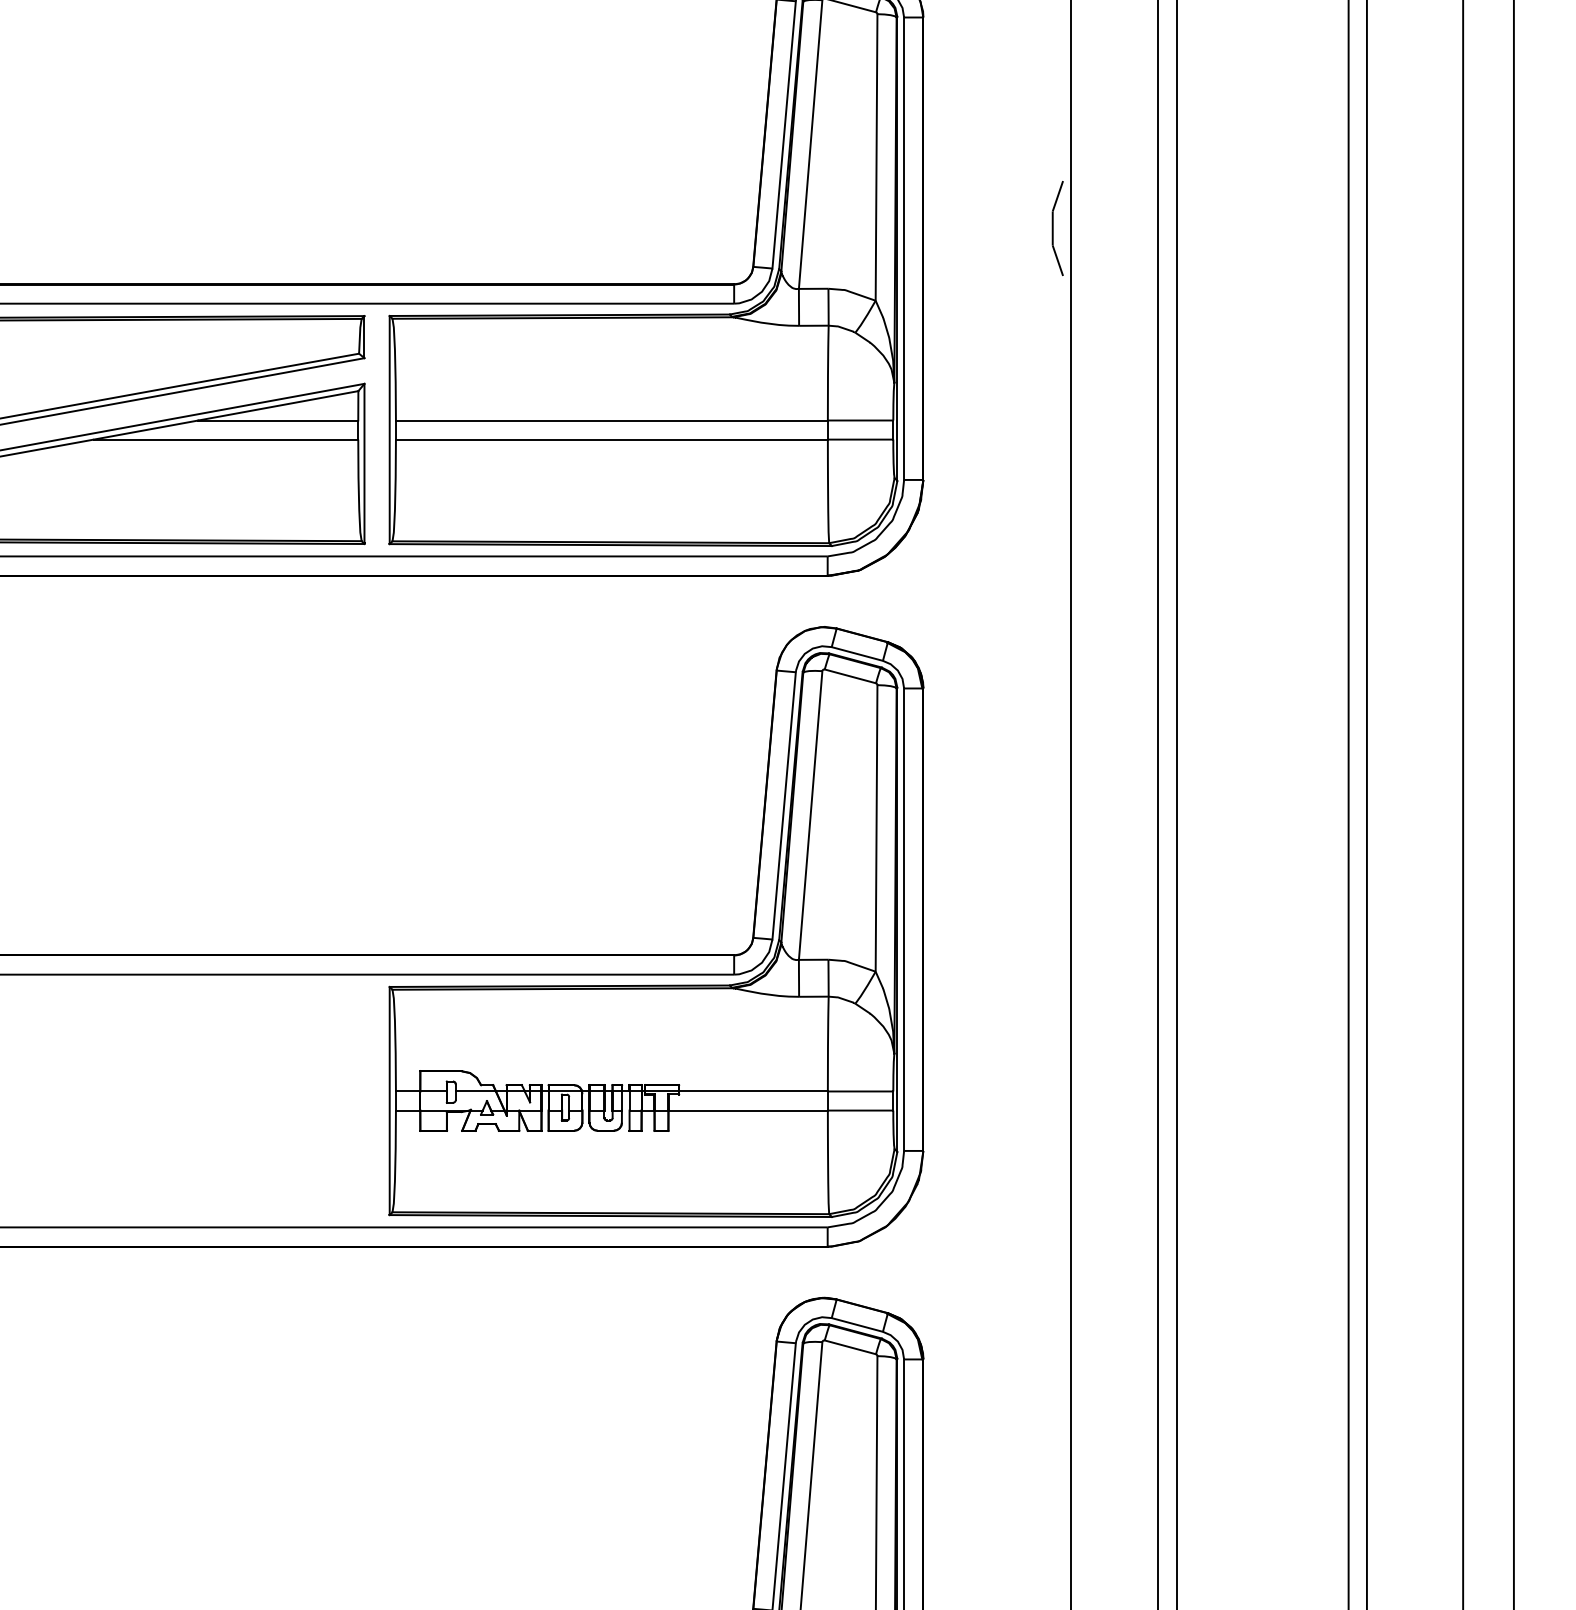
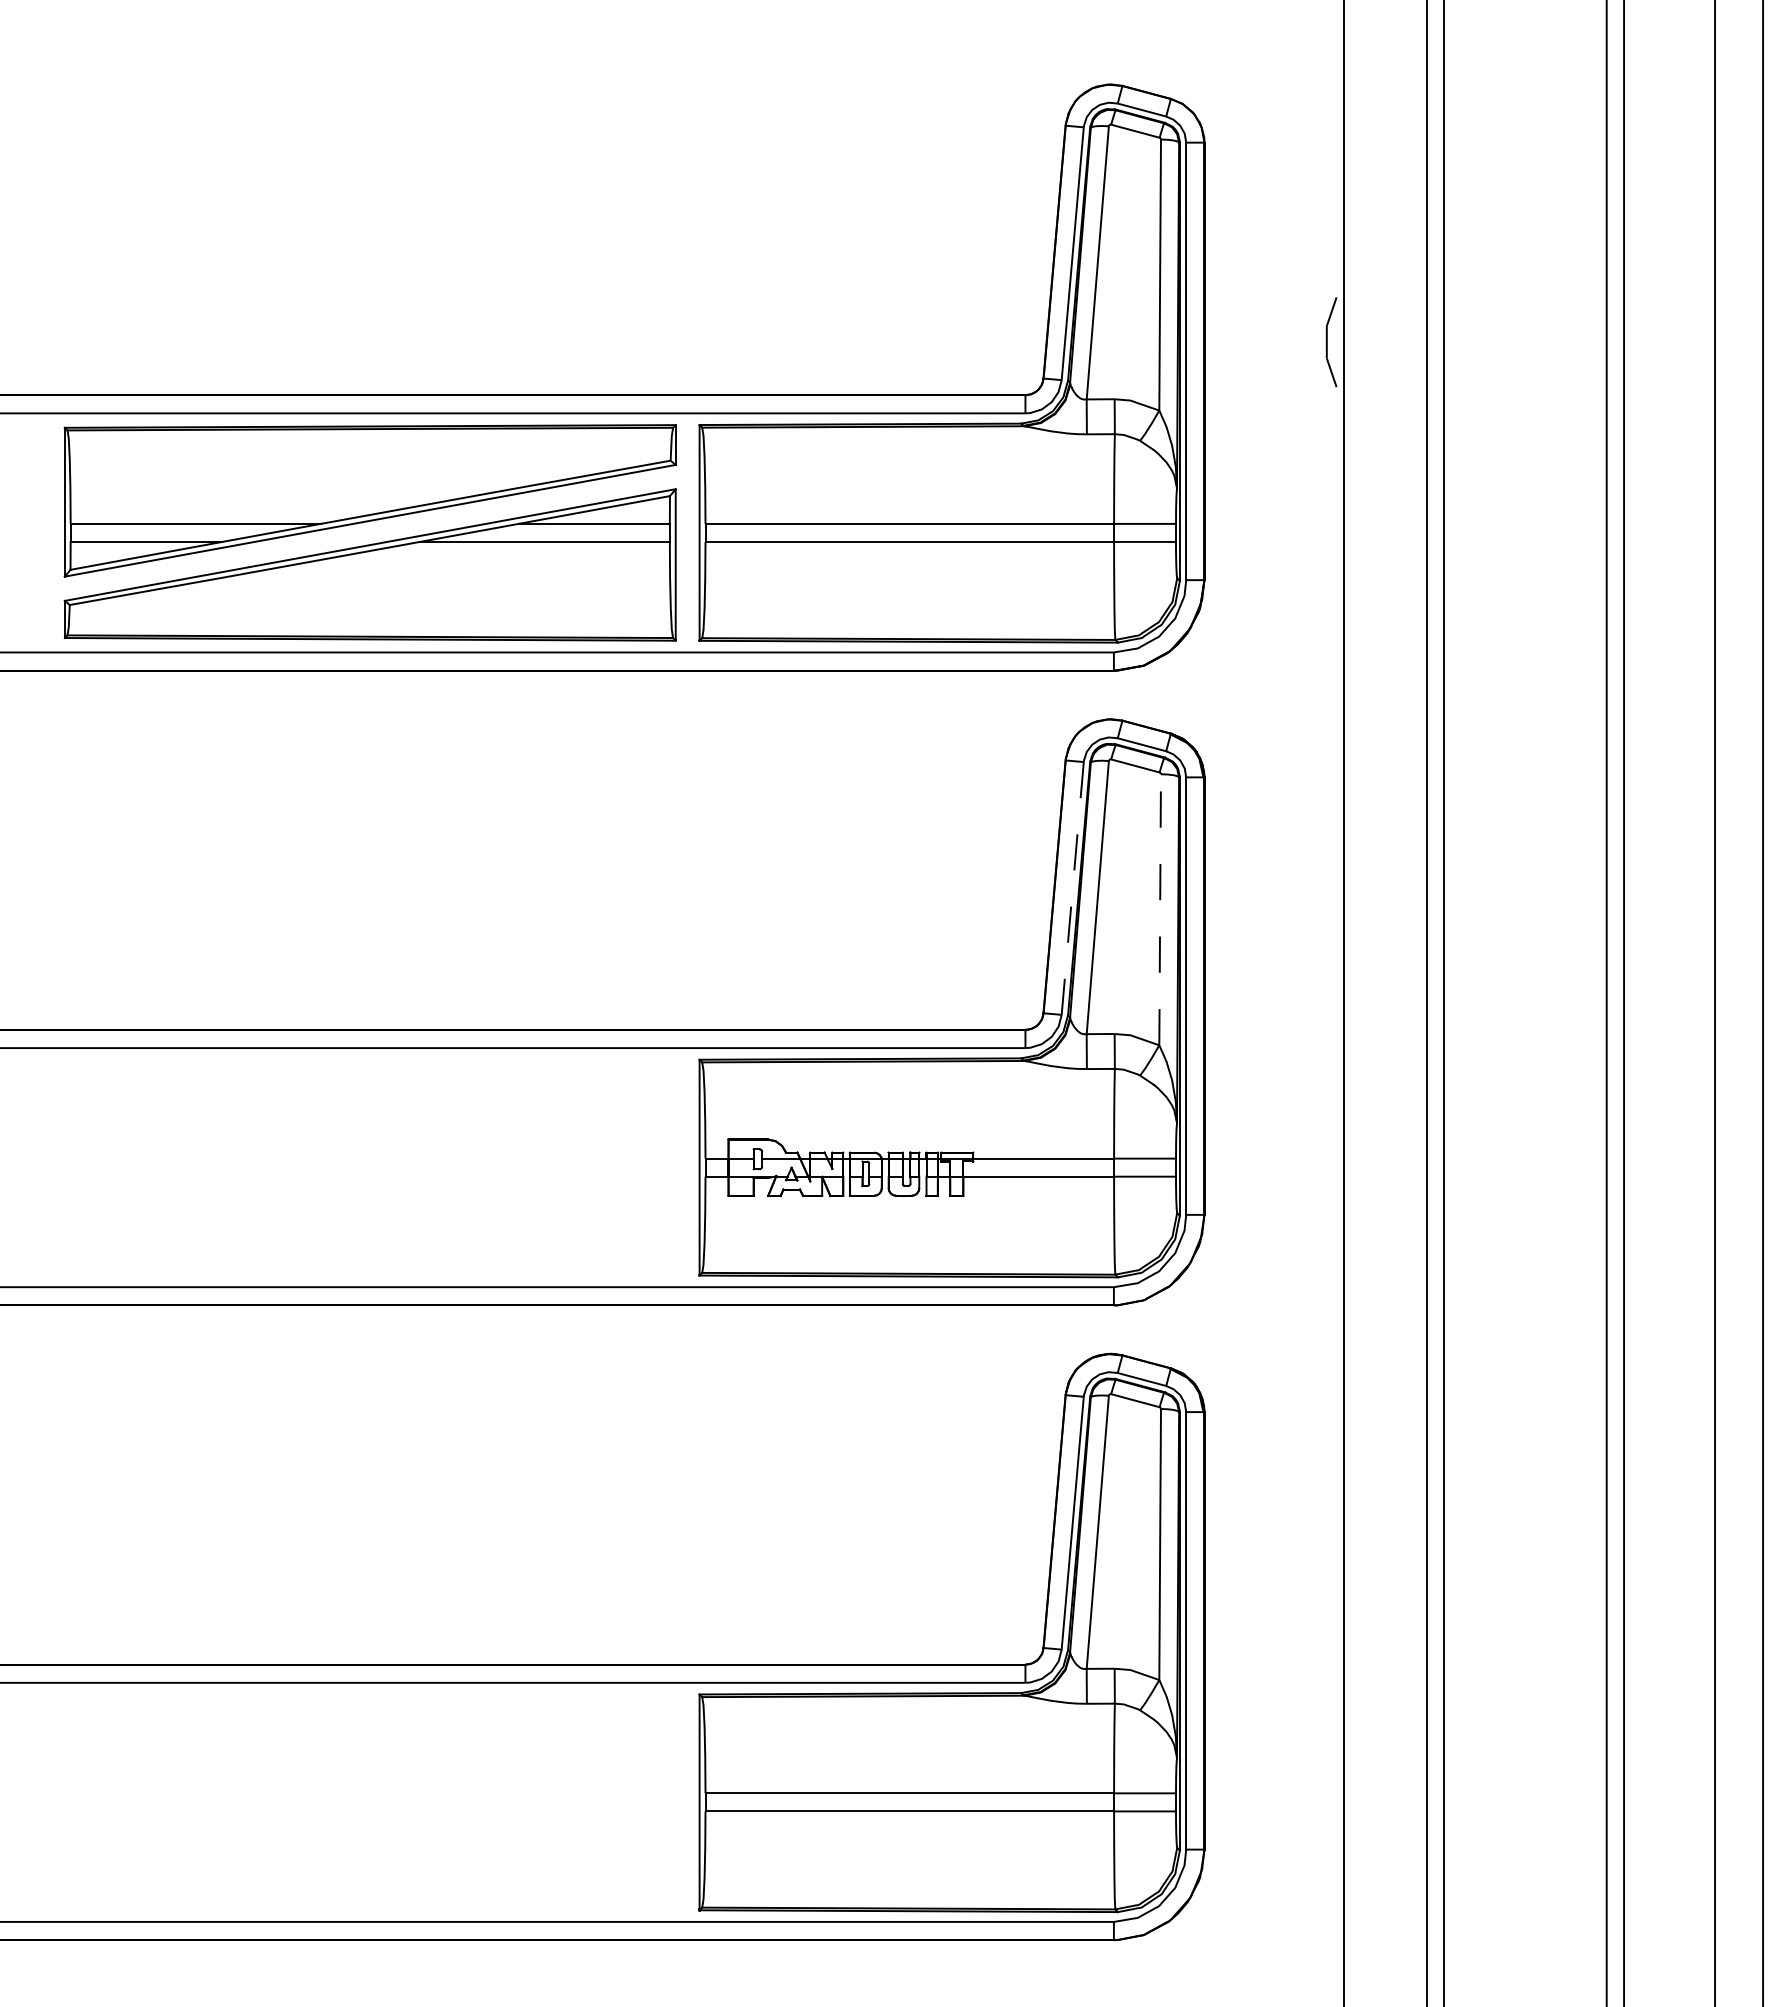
line: (783, 805) -> (1072, 888), solid -> dashed
line: (876, 828) -> (1160, 909), solid -> dashed

